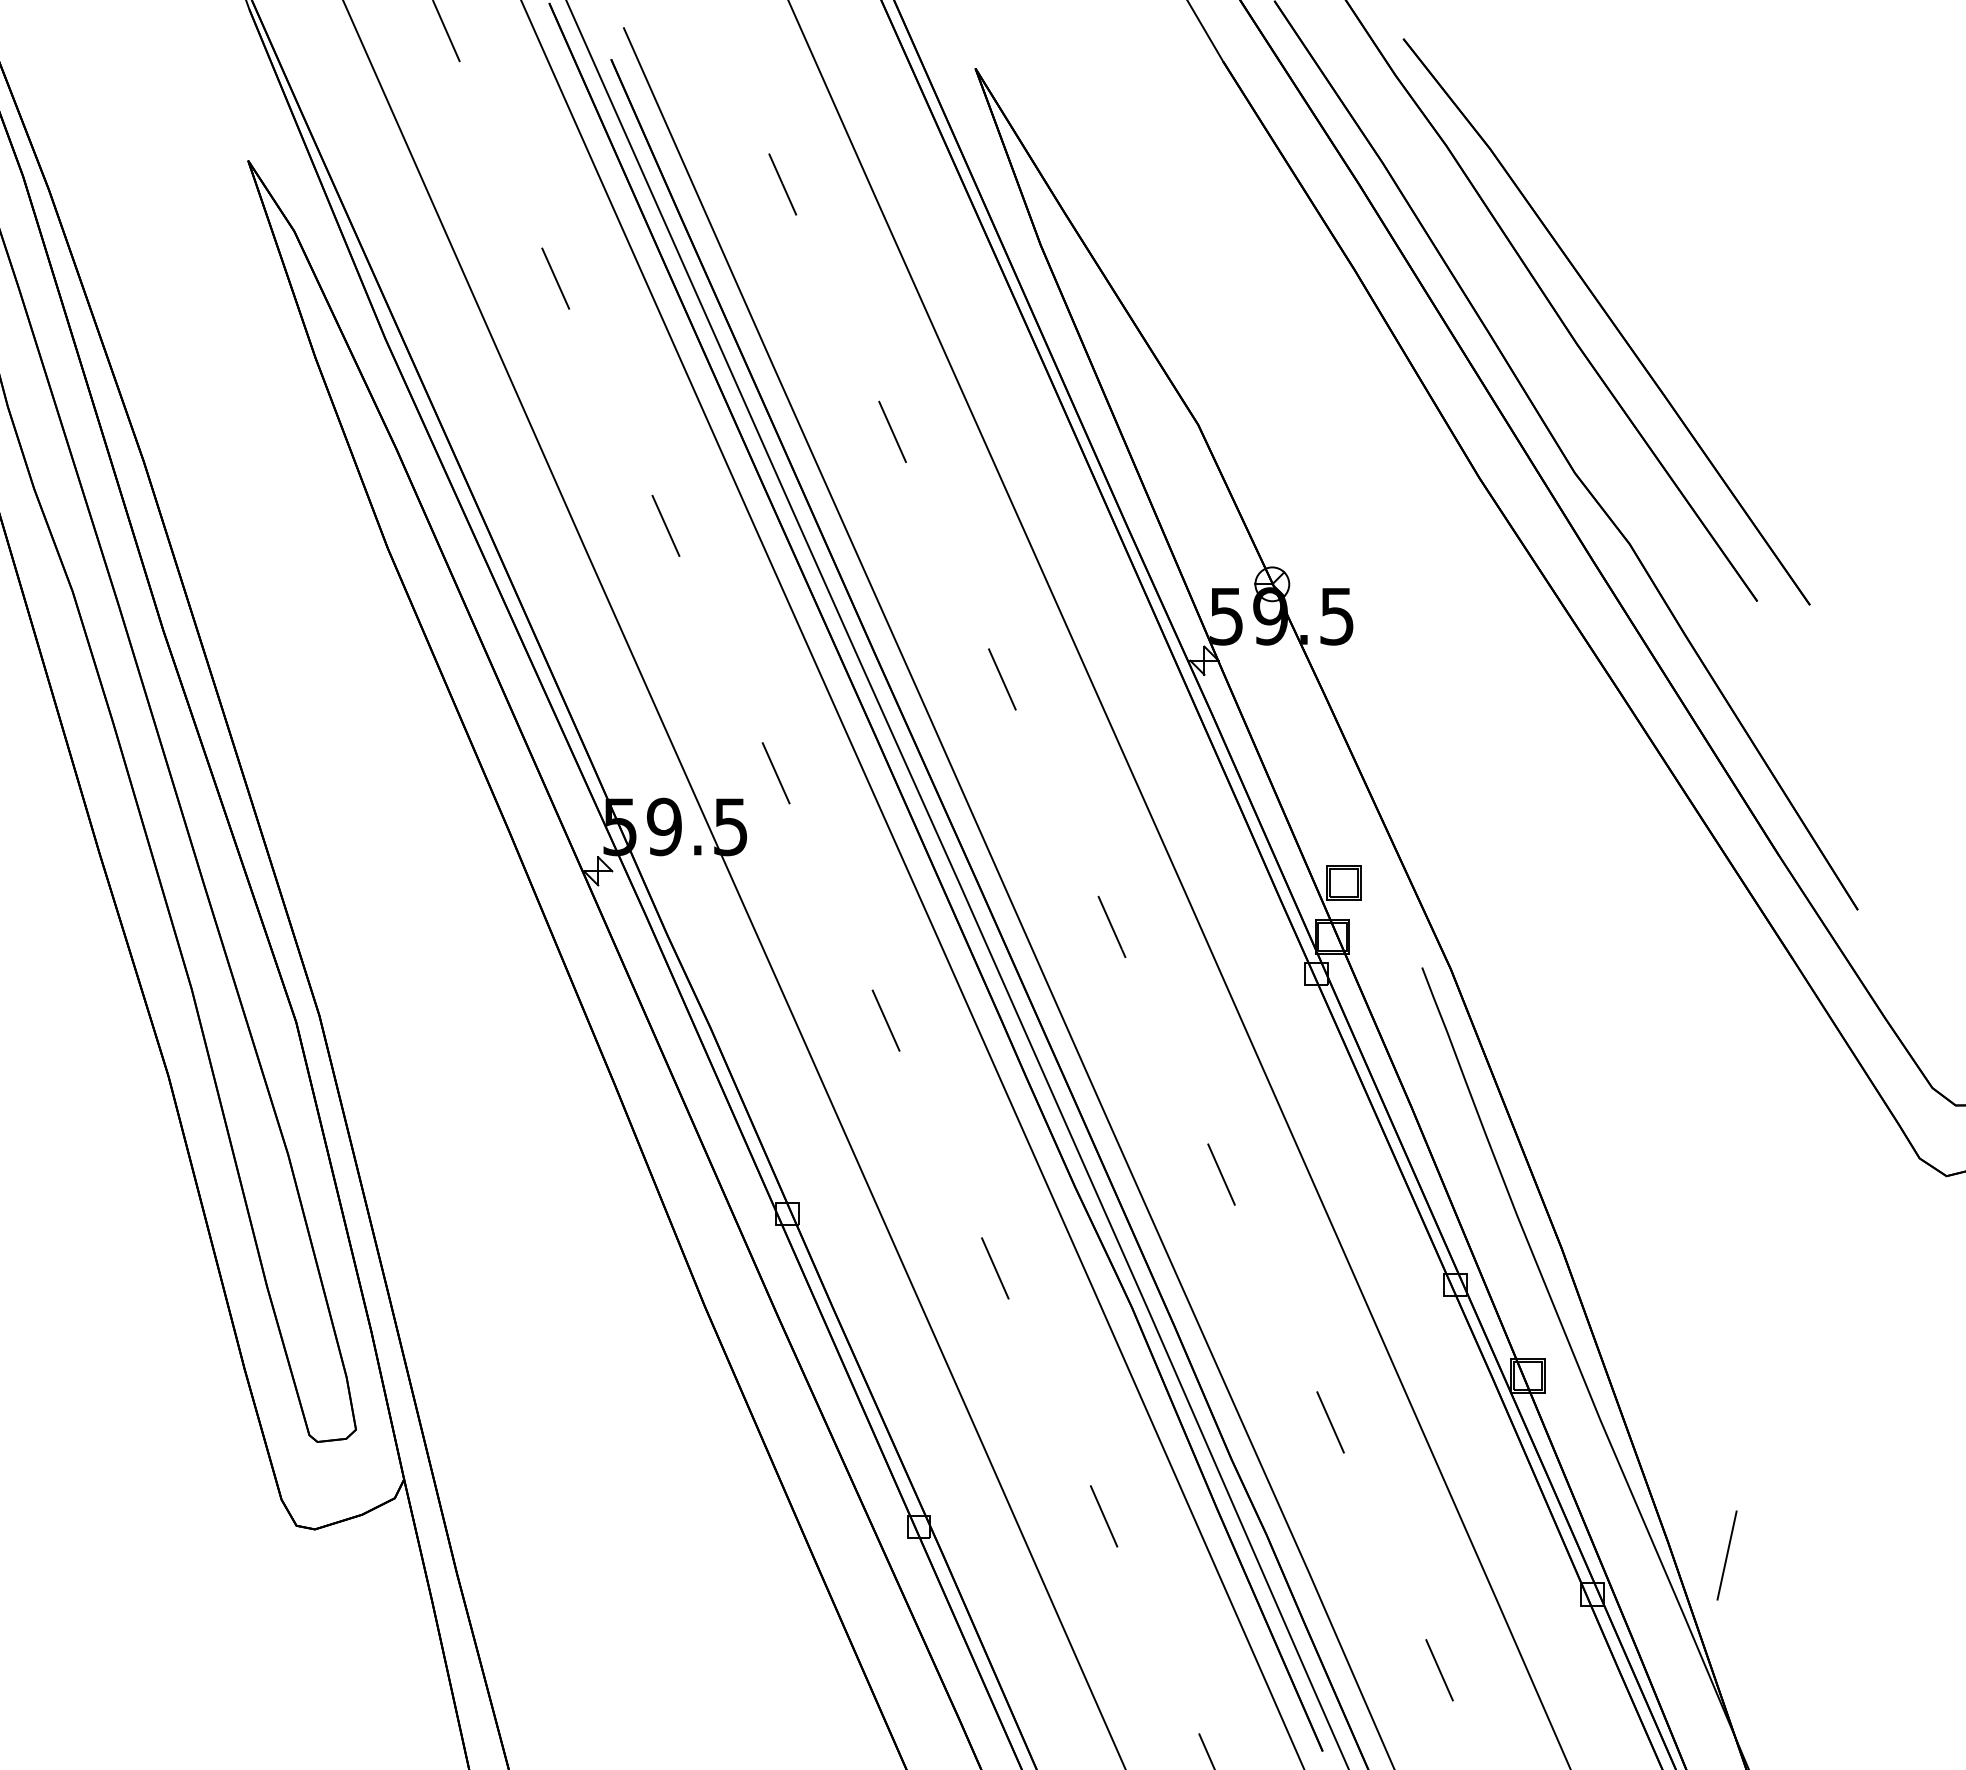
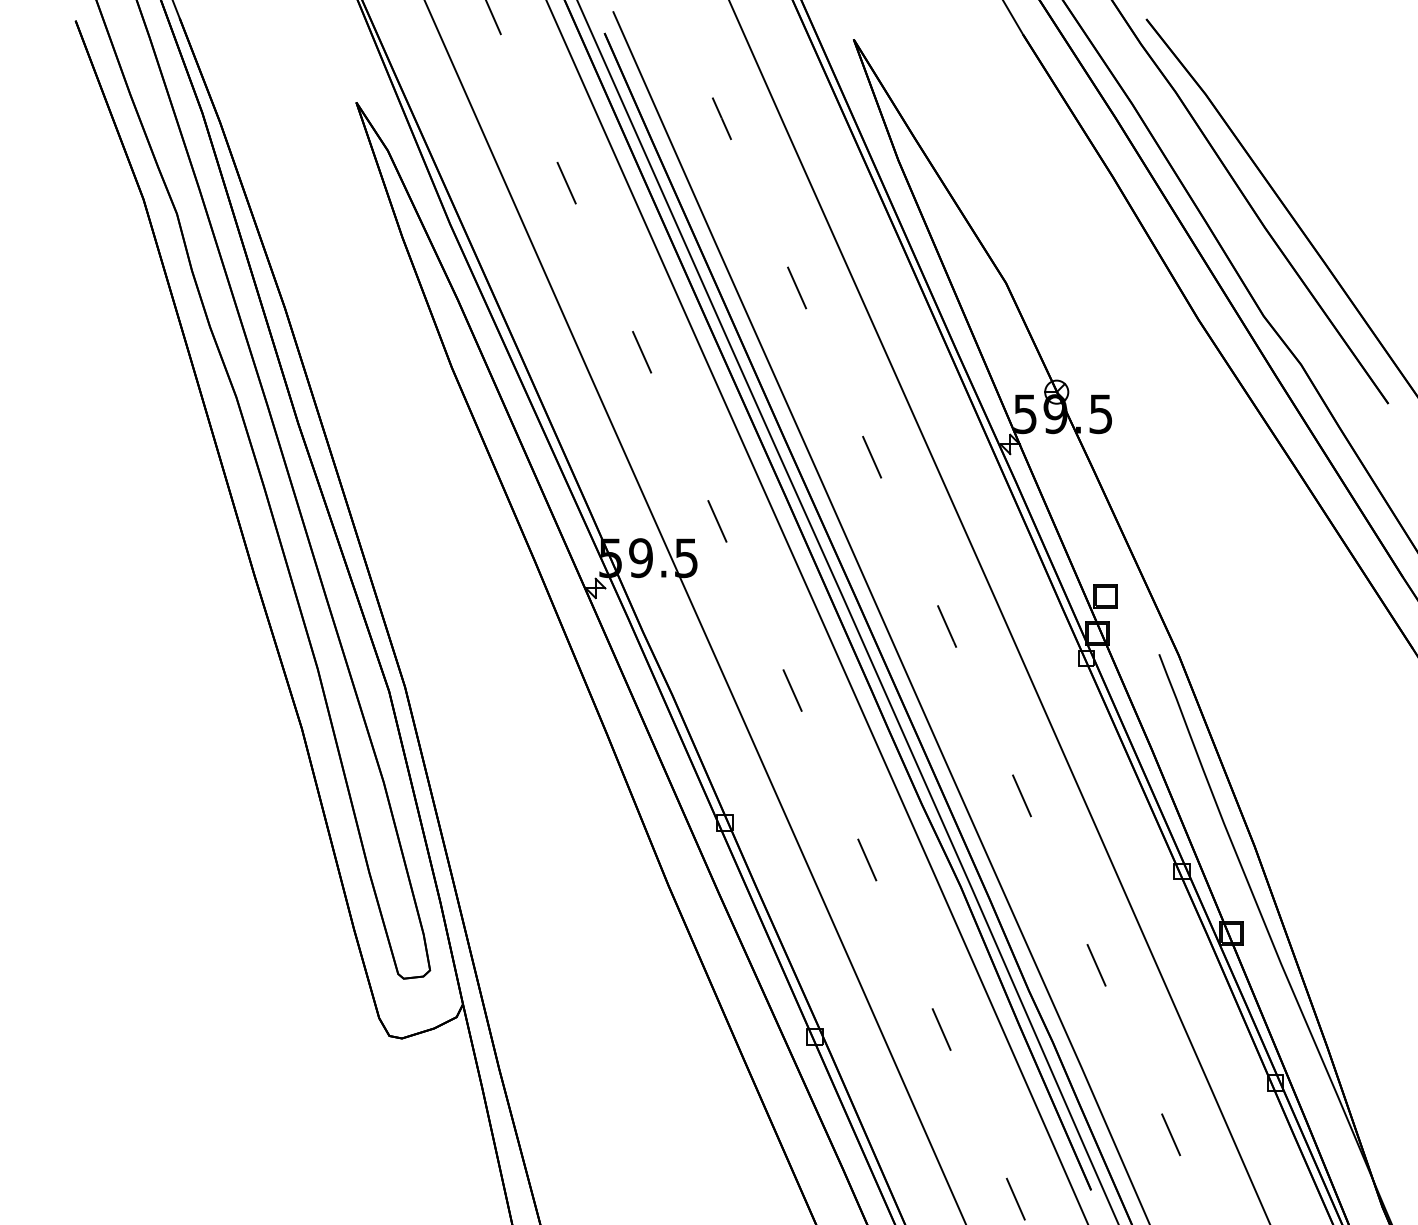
line: (1726, 1555) -> (1367, 1056), removed

